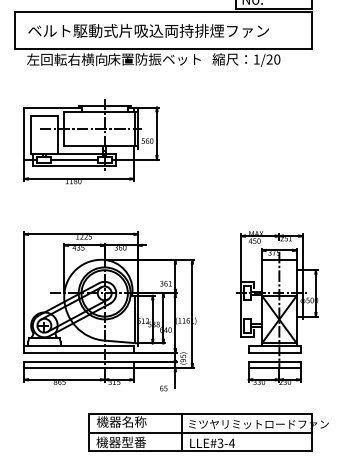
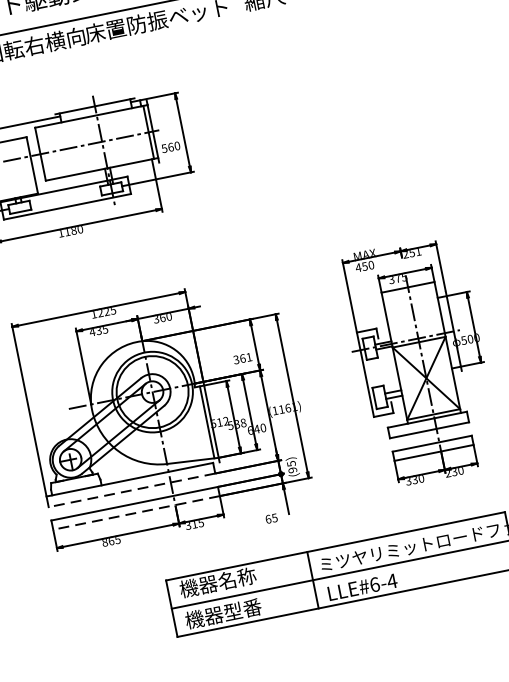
line: (74, 159) -> (65, 197), removed
line: (79, 352) -> (132, 489), solid -> dashed
line: (79, 367) -> (136, 512), solid -> dashed
text: (220, 442) -> (374, 583), LLE#3-4 -> LLE#6-4

